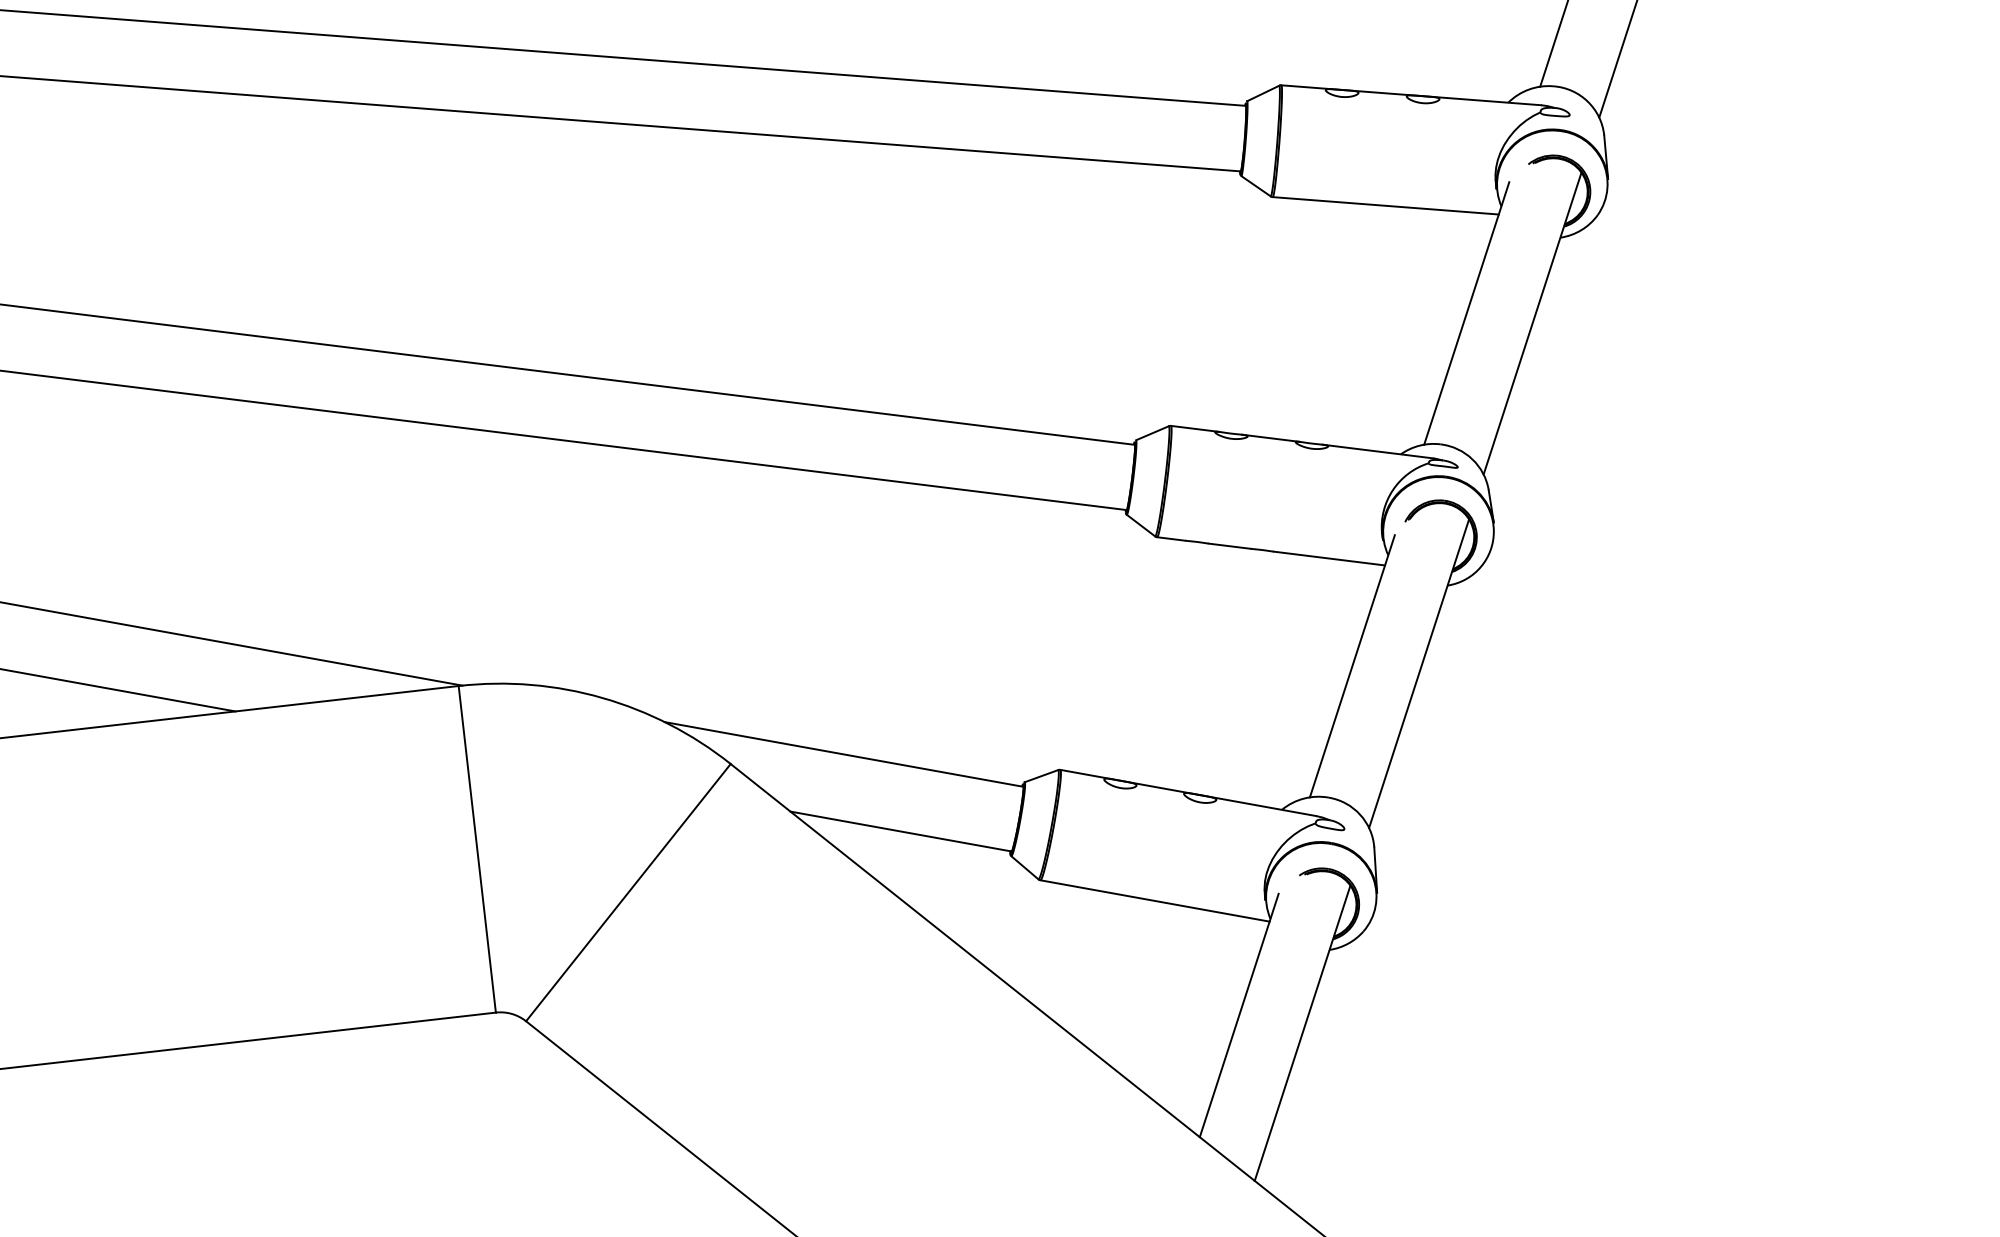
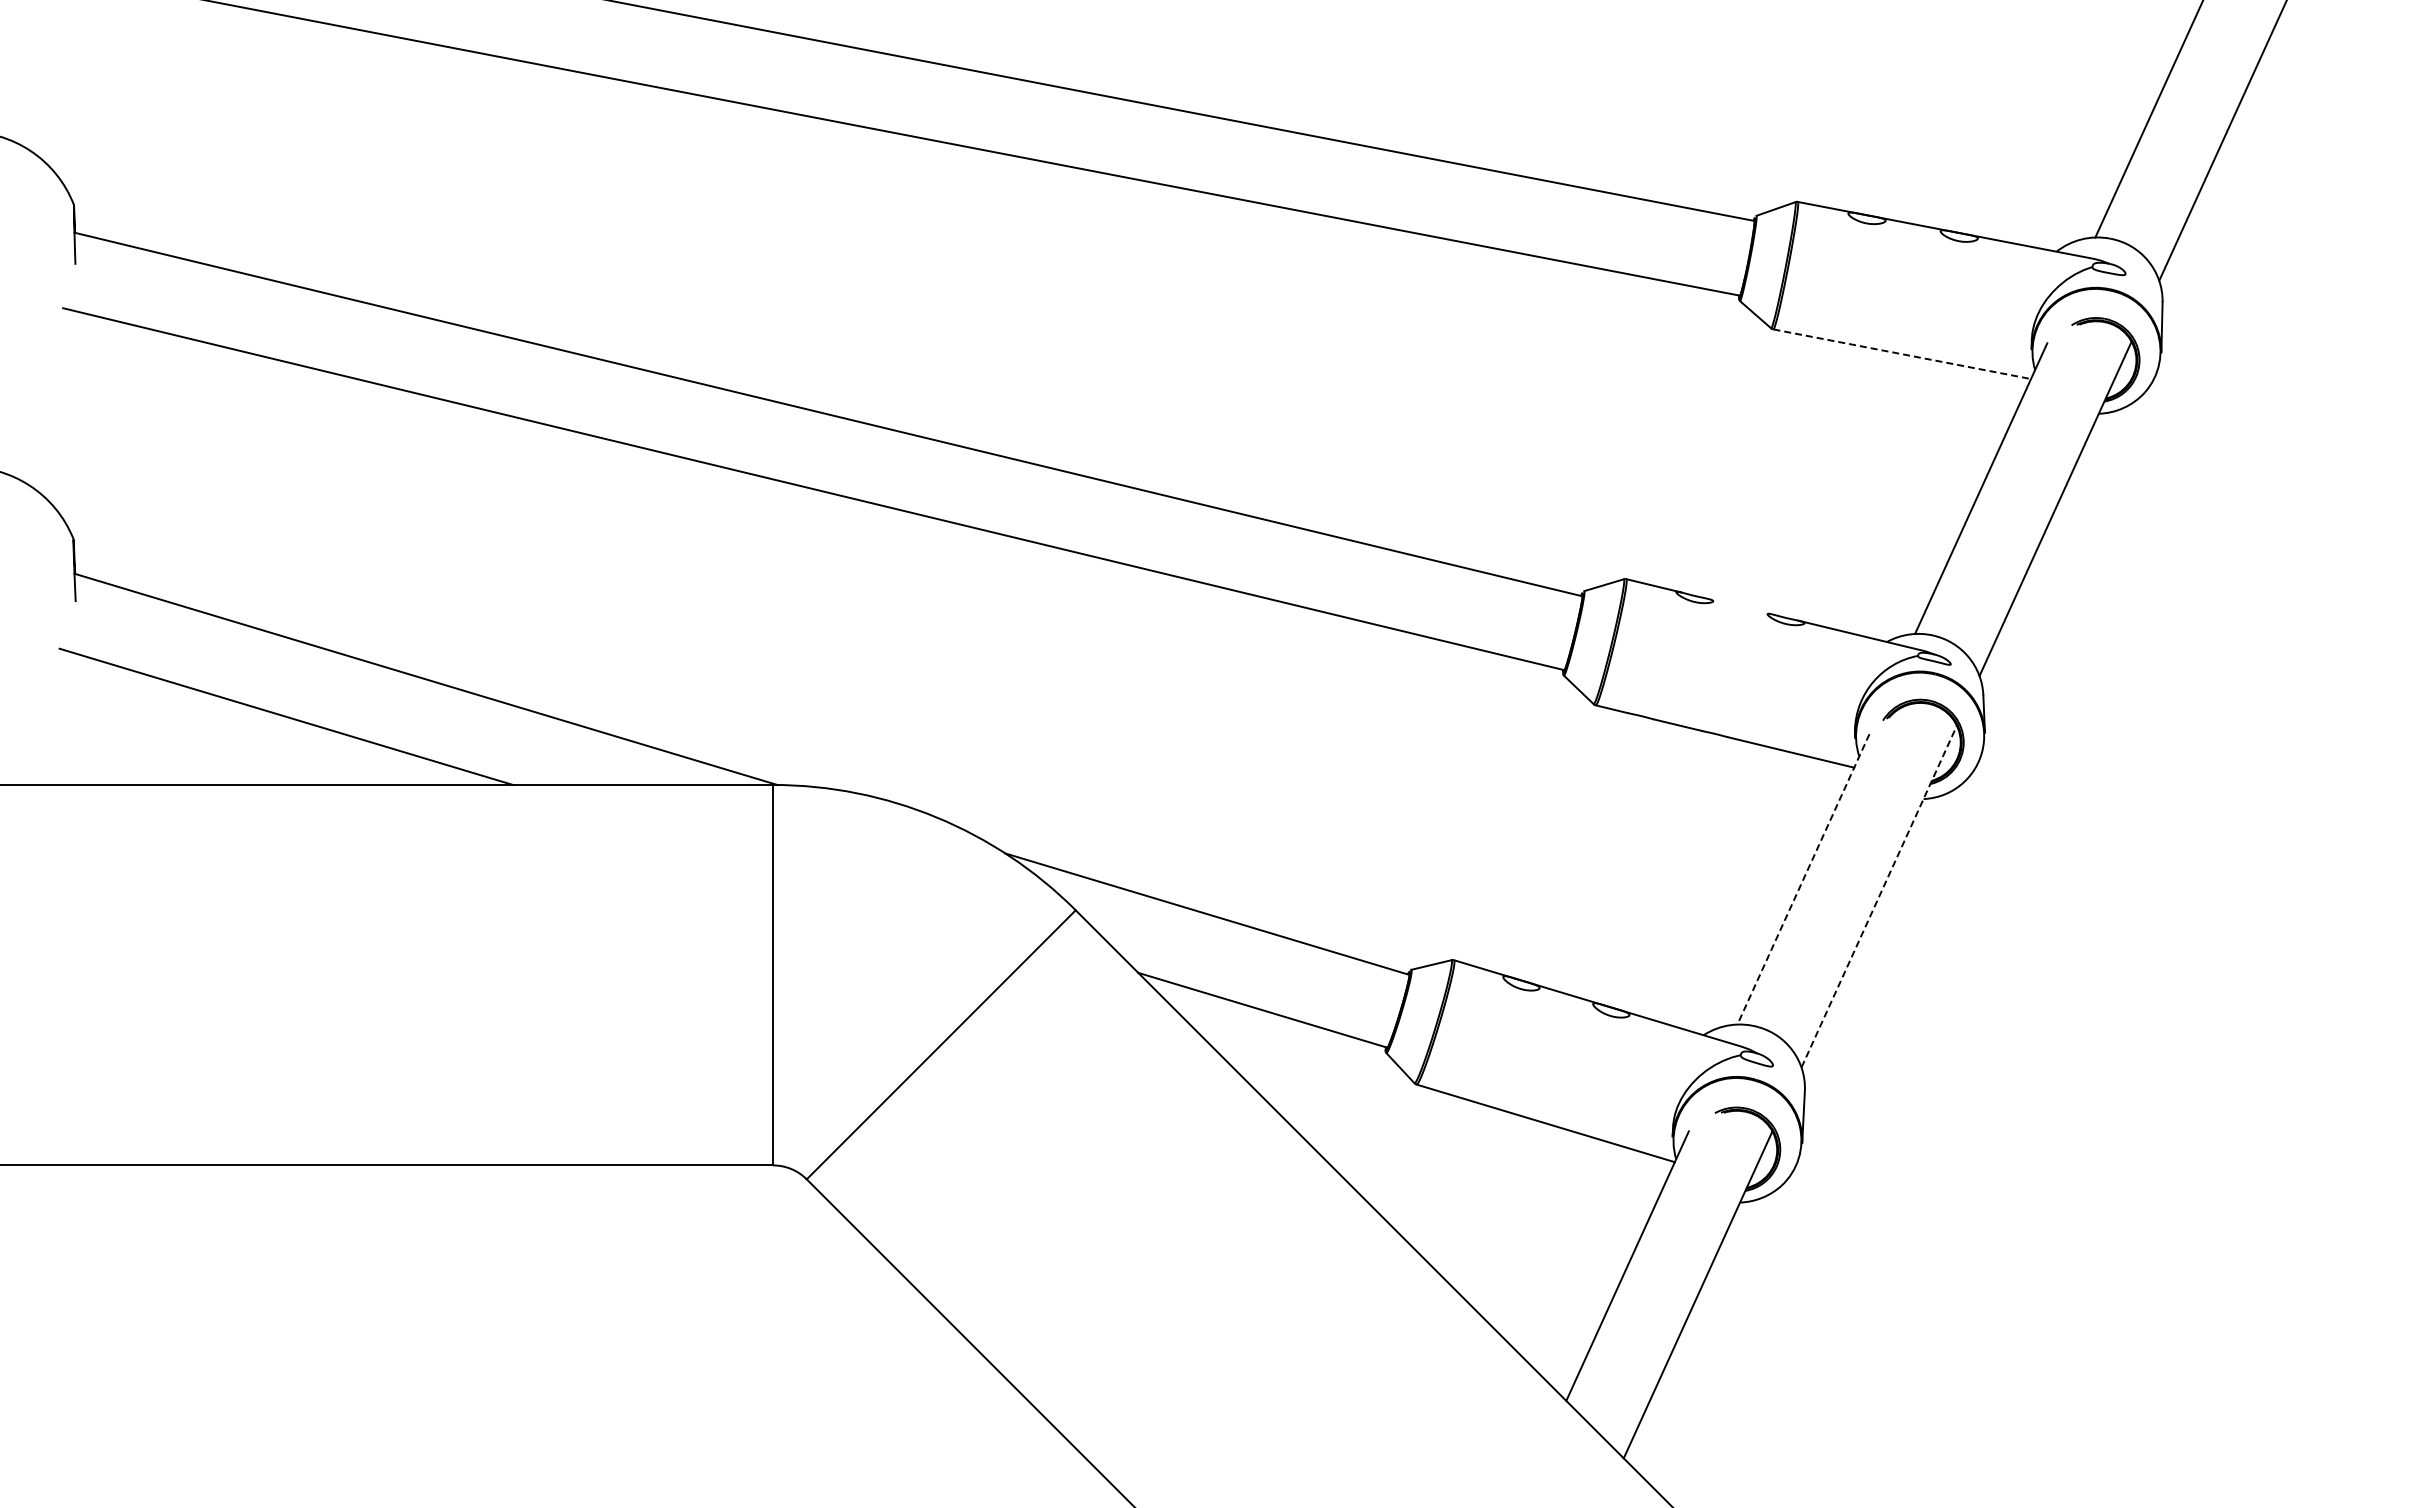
line: (1386, 206) -> (1902, 354), solid -> dashed
line: (1270, 438) -> (1739, 606), removed
line: (1352, 666) -> (1803, 879), solid -> dashed
line: (1419, 673) -> (1879, 896), solid -> dashed

